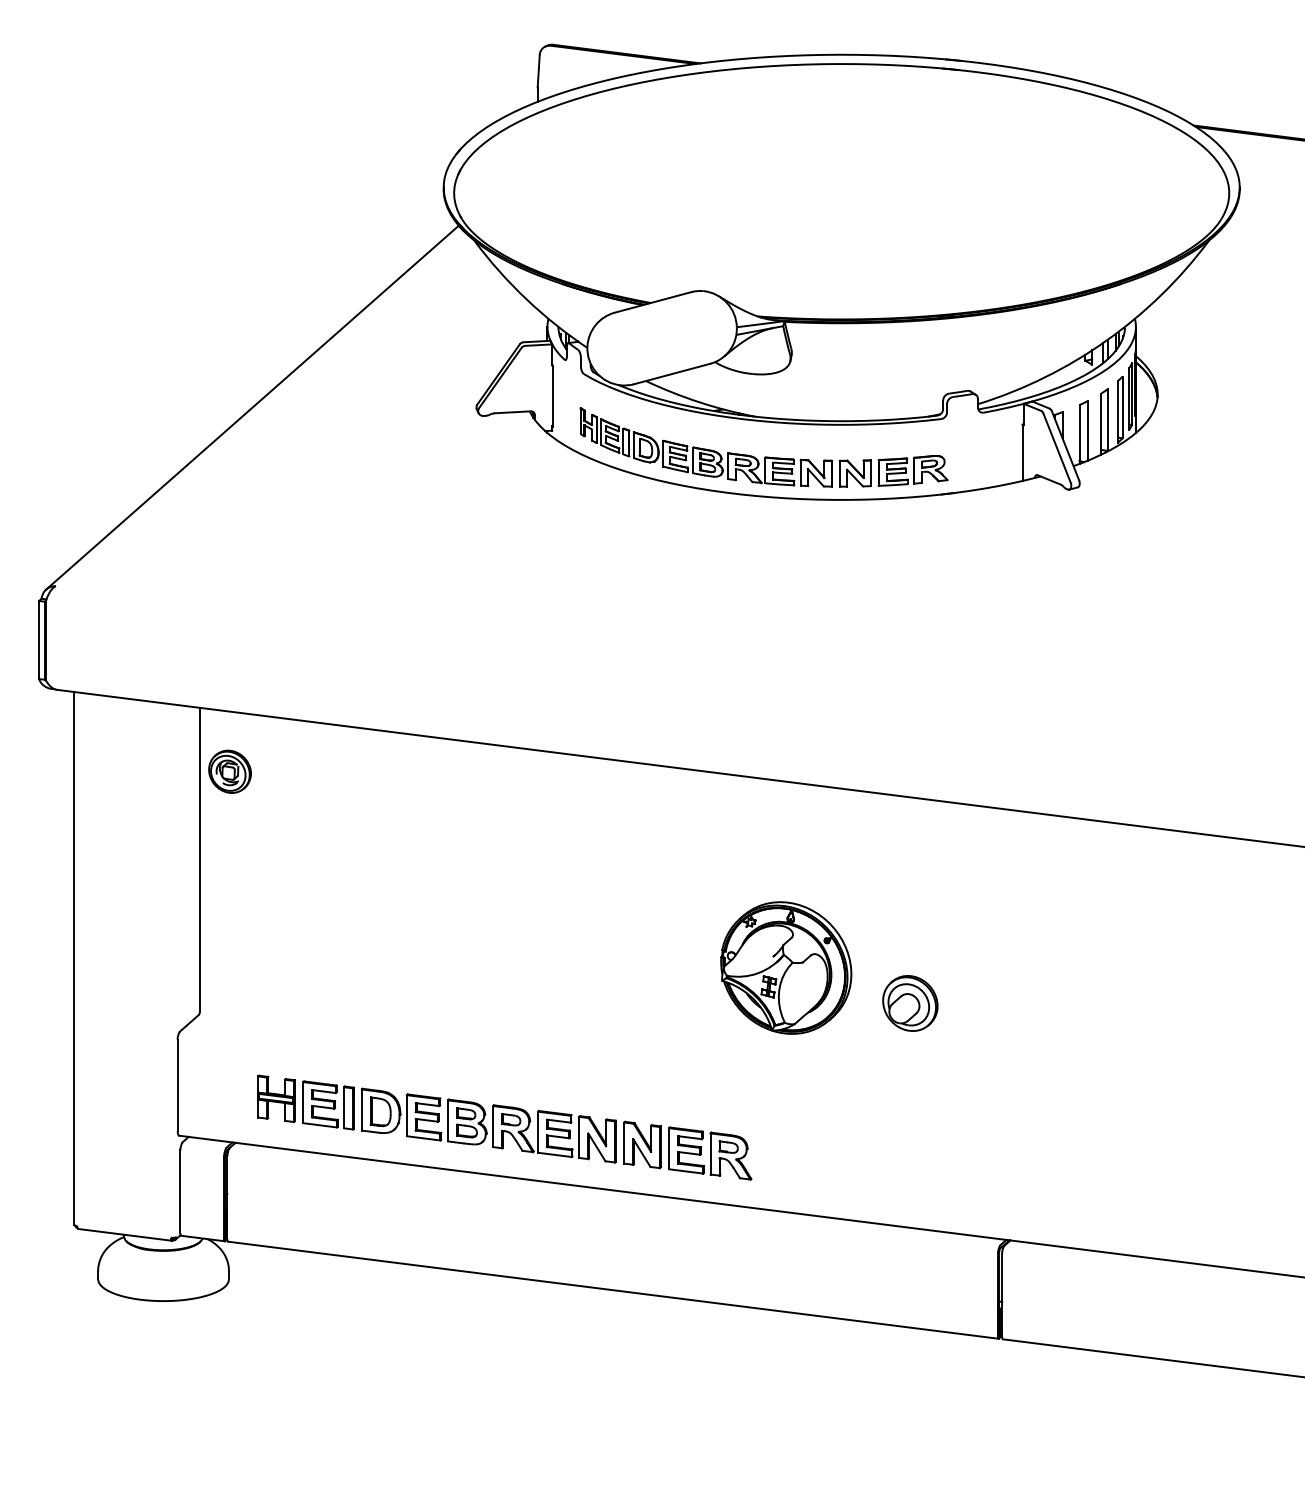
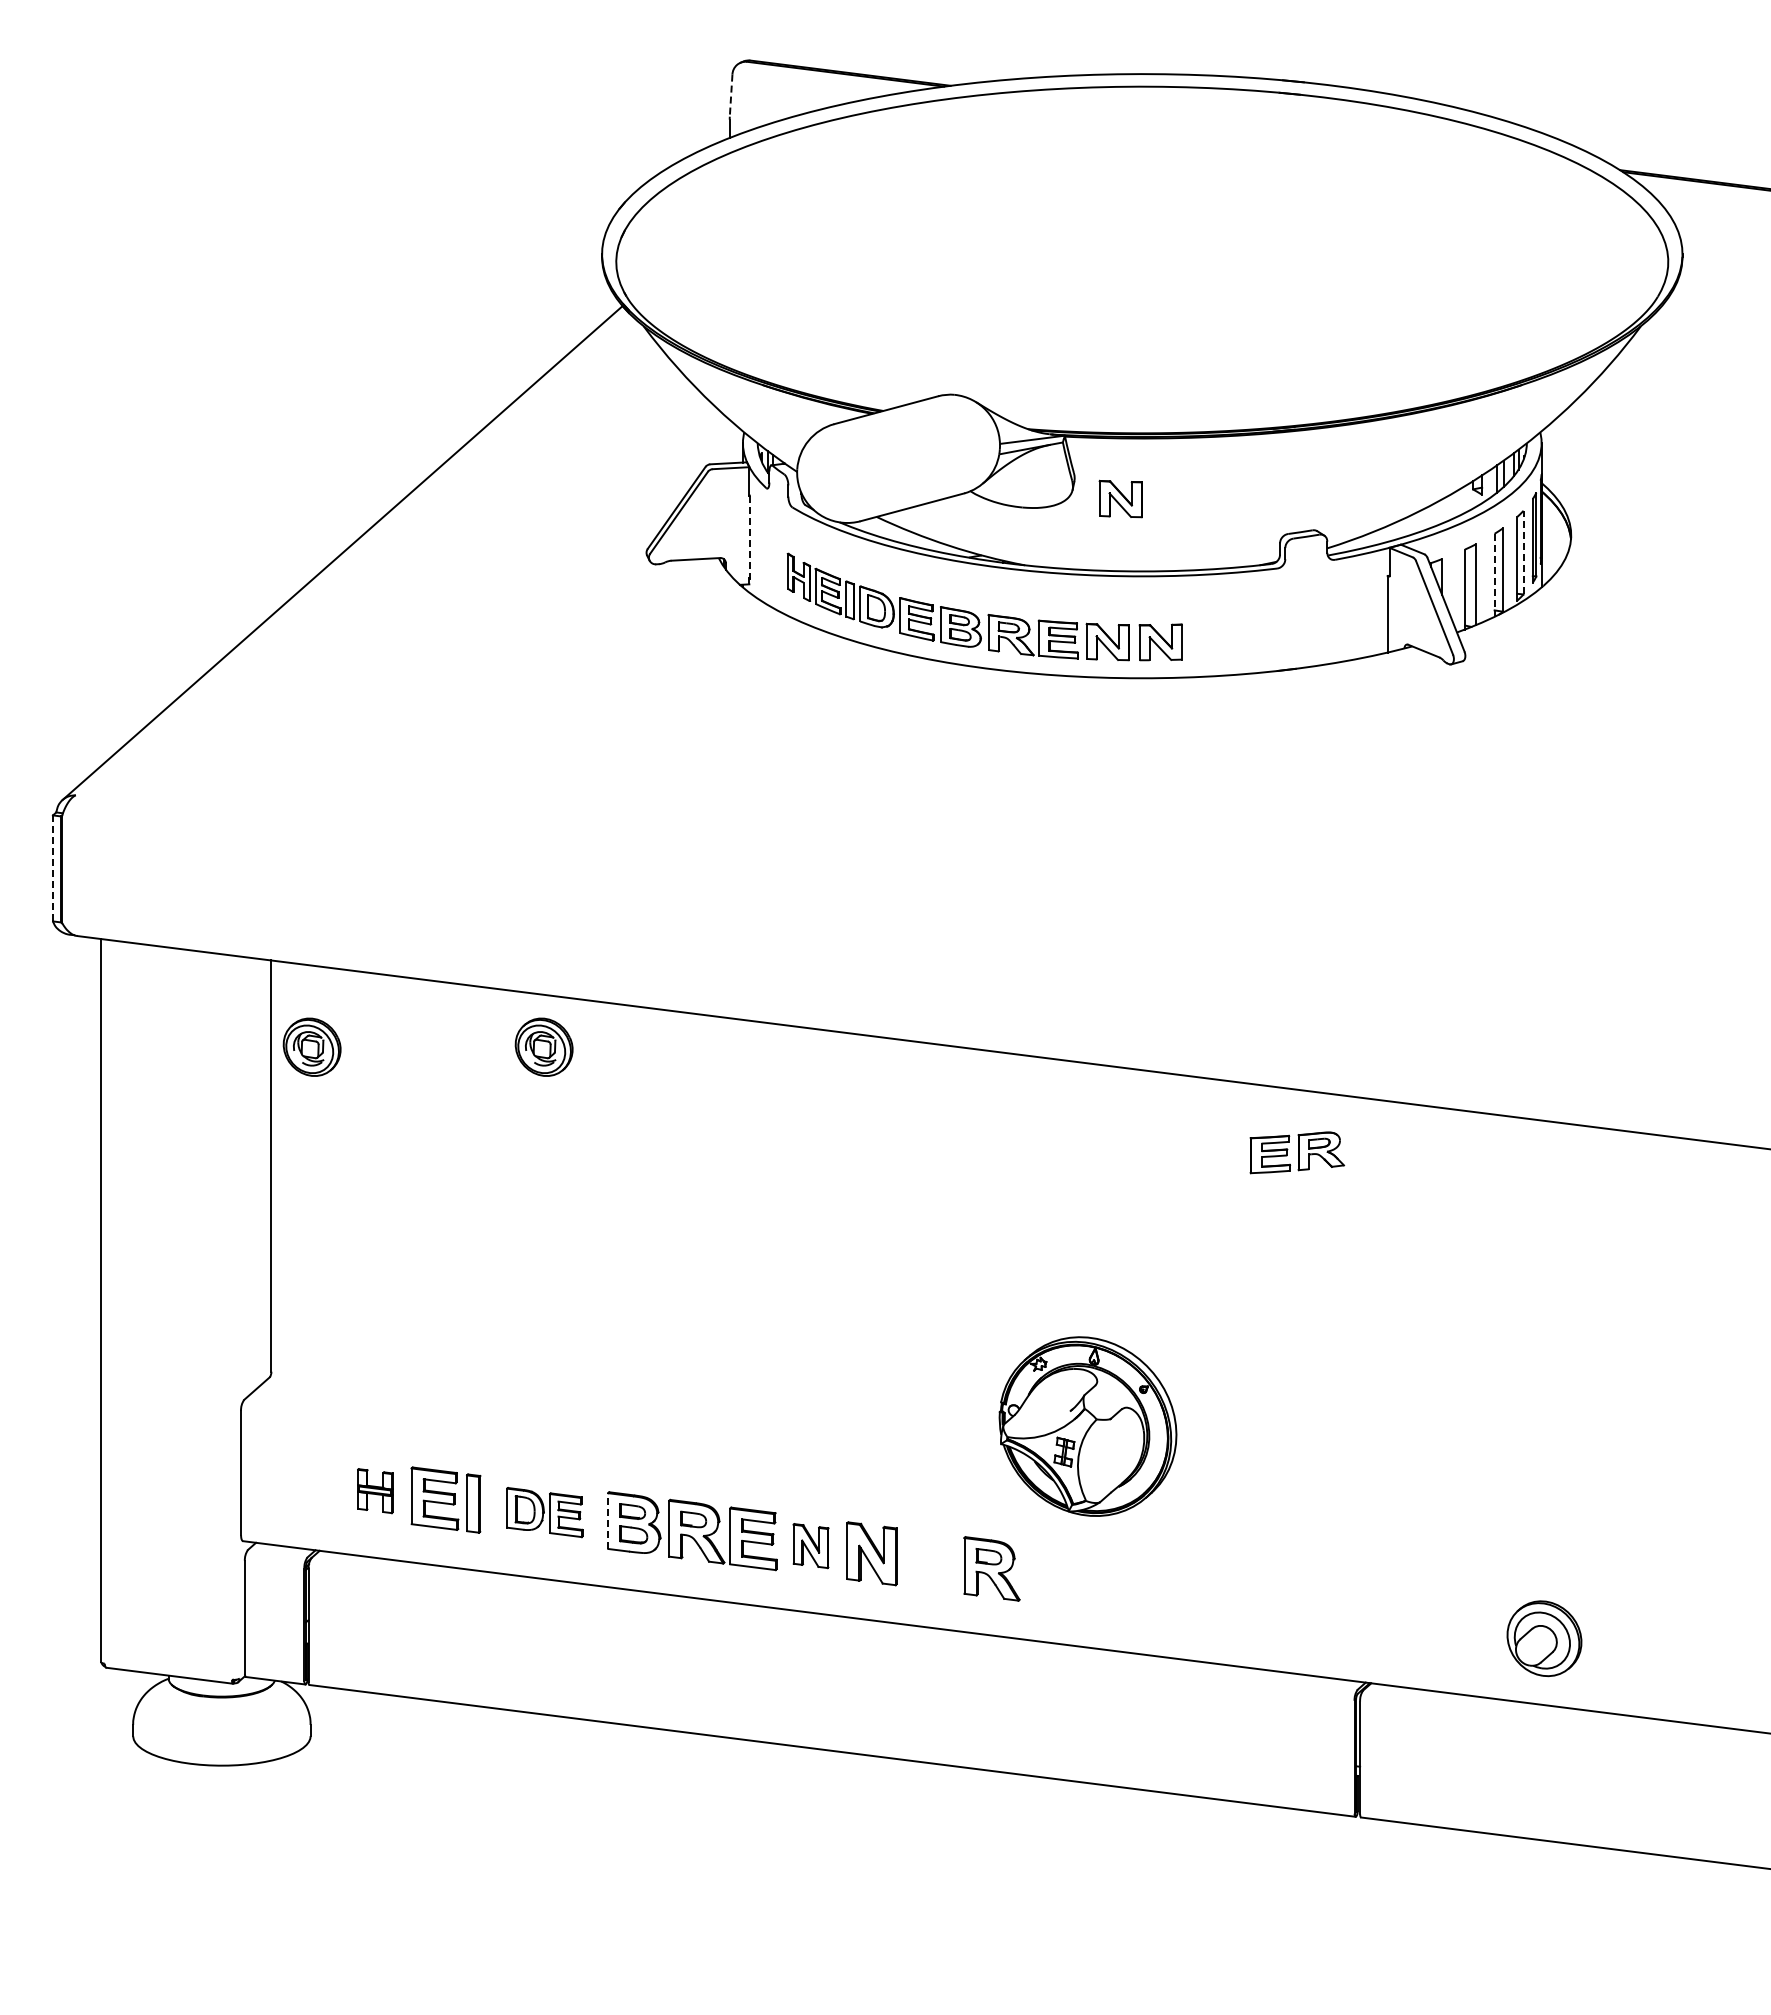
line: (539, 71) -> (731, 96), solid -> dashed
part: (825, 367) -> (1120, 498), added
line: (552, 396) -> (749, 537), solid -> dashed
line: (1122, 407) -> (1523, 552), solid -> dashed
line: (1101, 424) -> (1494, 575), solid -> dashed
part: (913, 470) -> (1297, 1152), moved
line: (38, 640) -> (52, 868), solid -> dashed
part: (400, 771) -> (543, 1046), added
part: (785, 967) -> (1087, 1426), moved
part: (910, 1003) -> (1544, 1638), moved
part: (276, 1098) -> (375, 1490), size x0.7
part: (401, 1114) -> (544, 1512), size x0.7
line: (448, 1121) -> (608, 1521), solid -> dashed
part: (597, 1138) -> (810, 1545), size x0.7
part: (686, 1150) -> (931, 1561), removed

